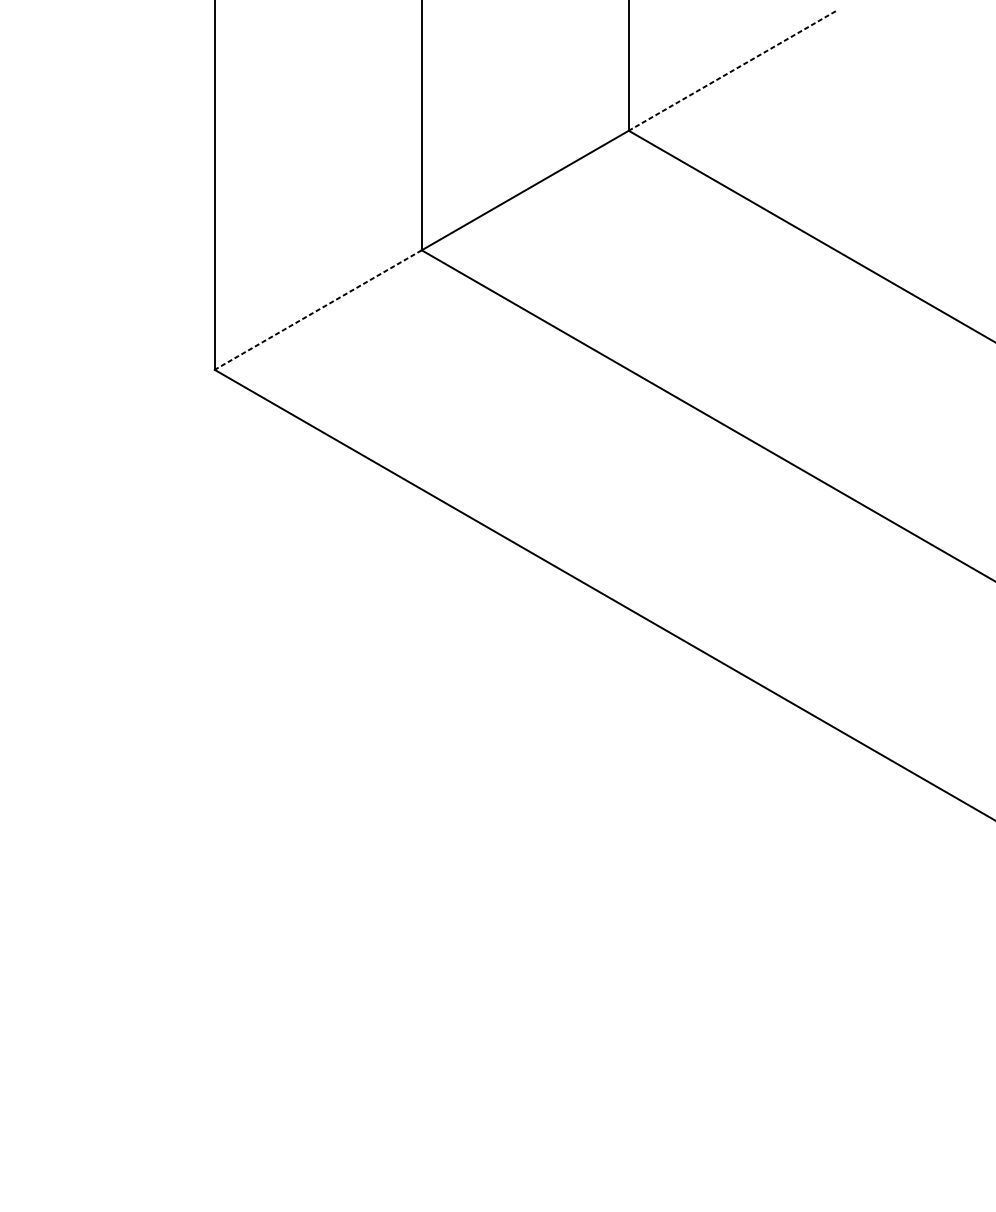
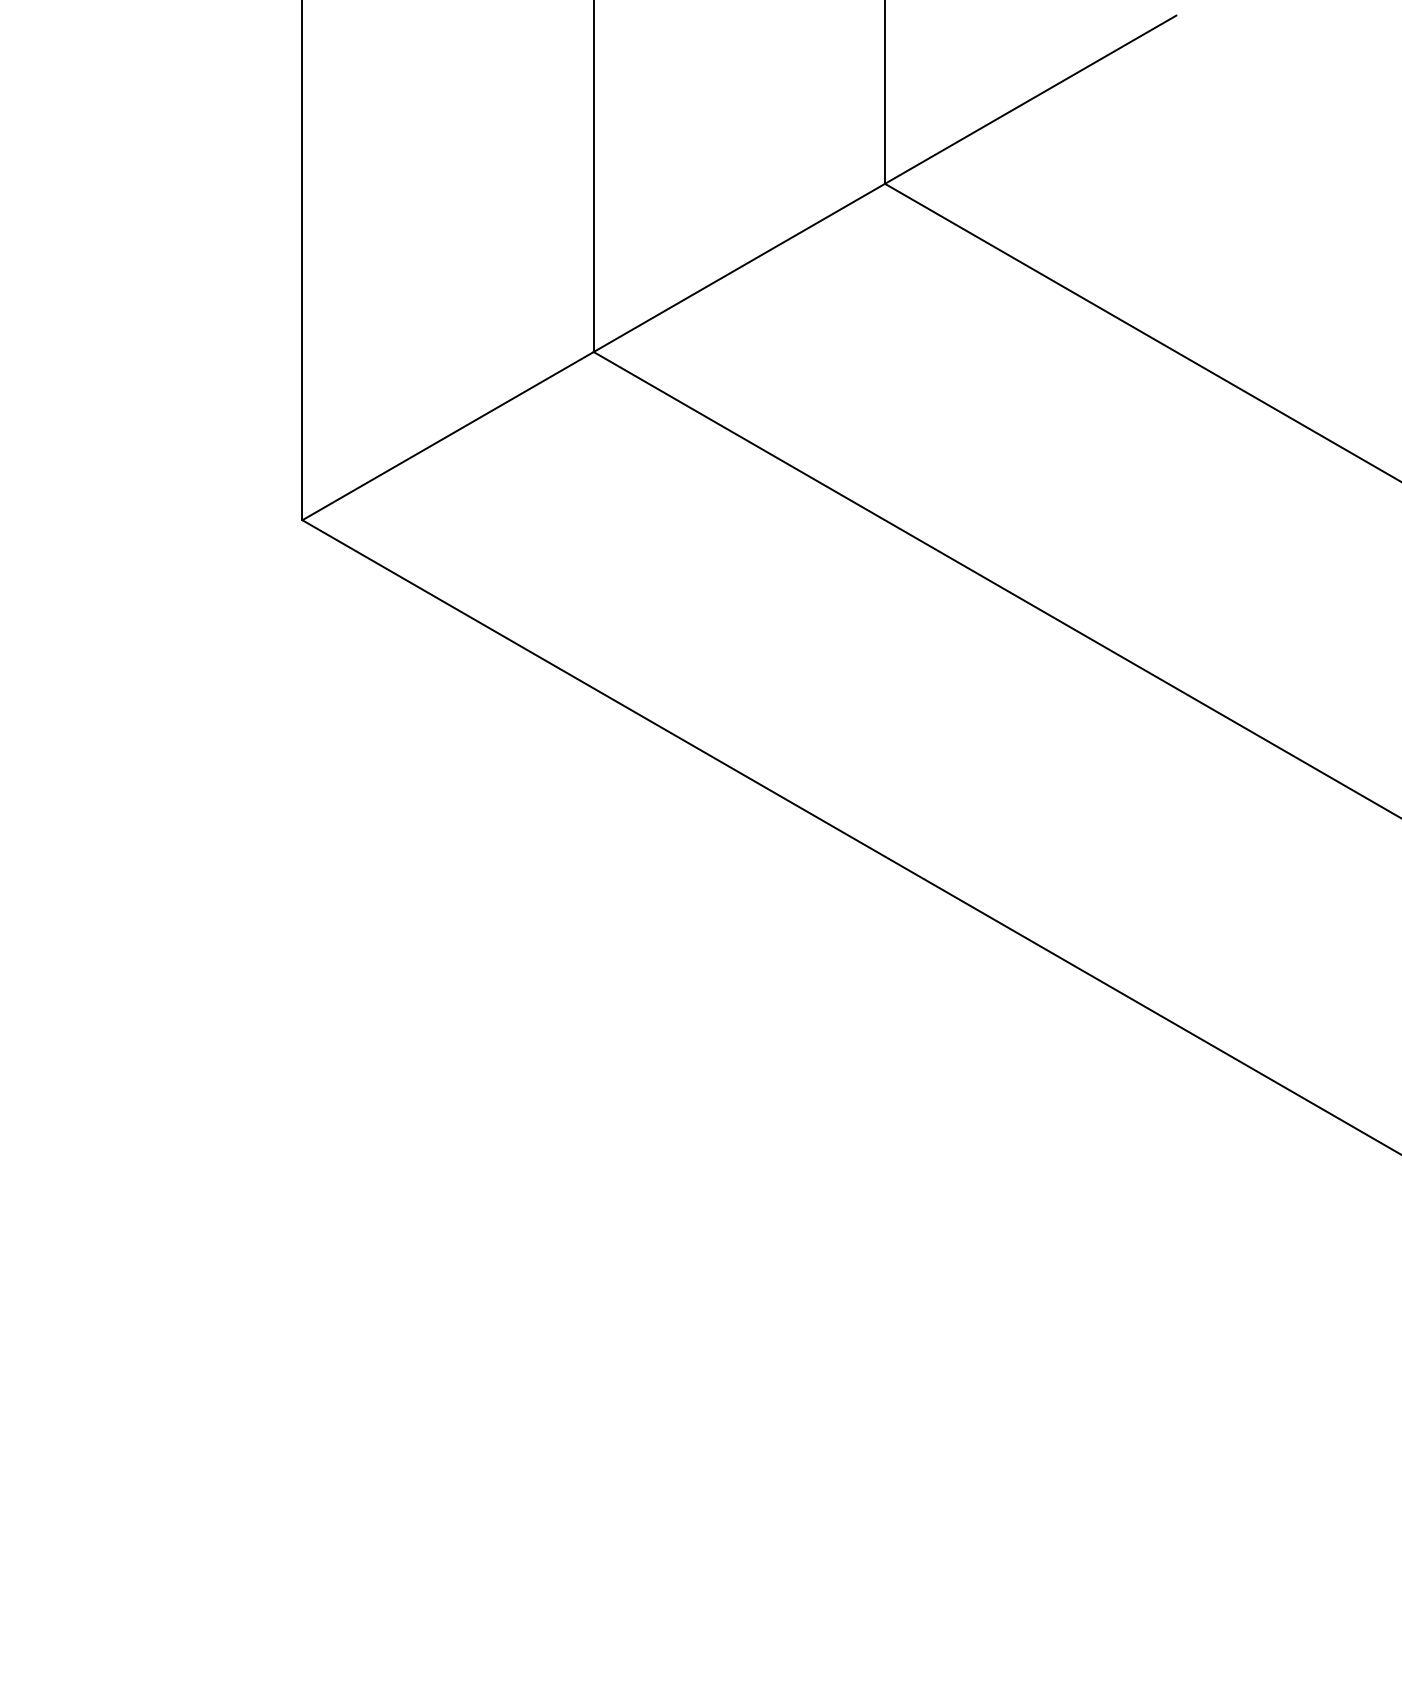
line: (732, 70) -> (1030, 99), dashed -> solid
line: (317, 310) -> (447, 436), dashed -> solid

